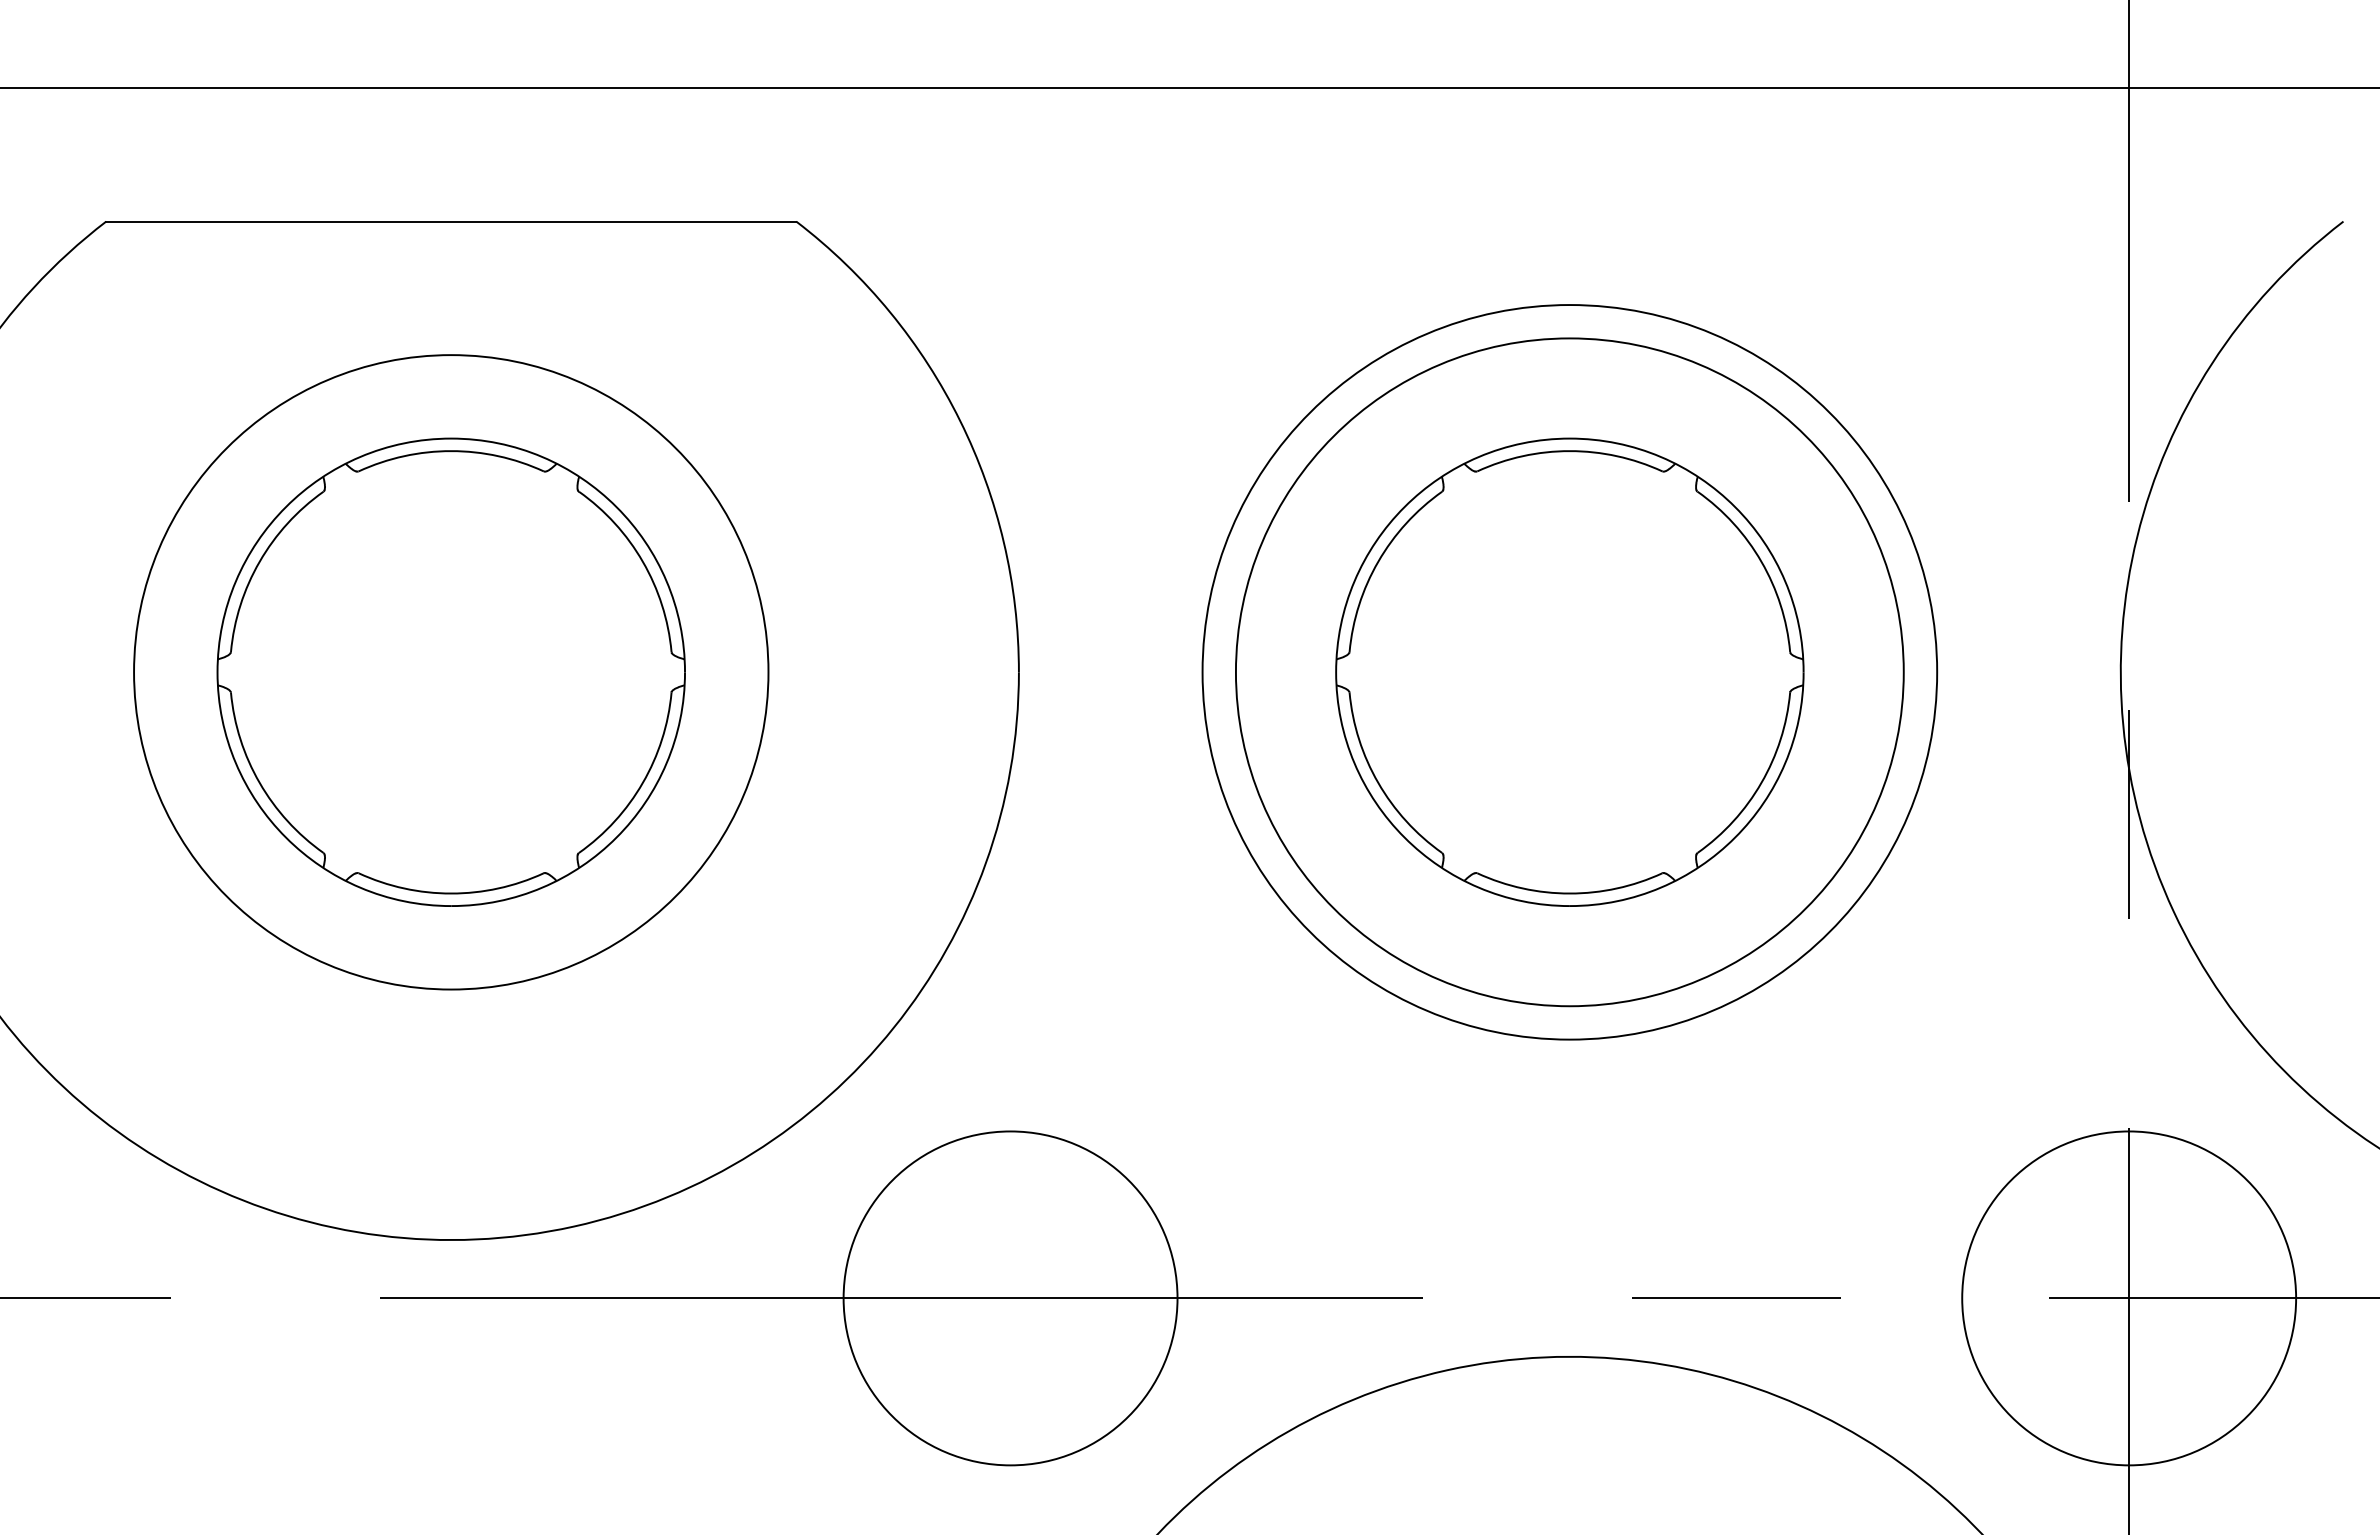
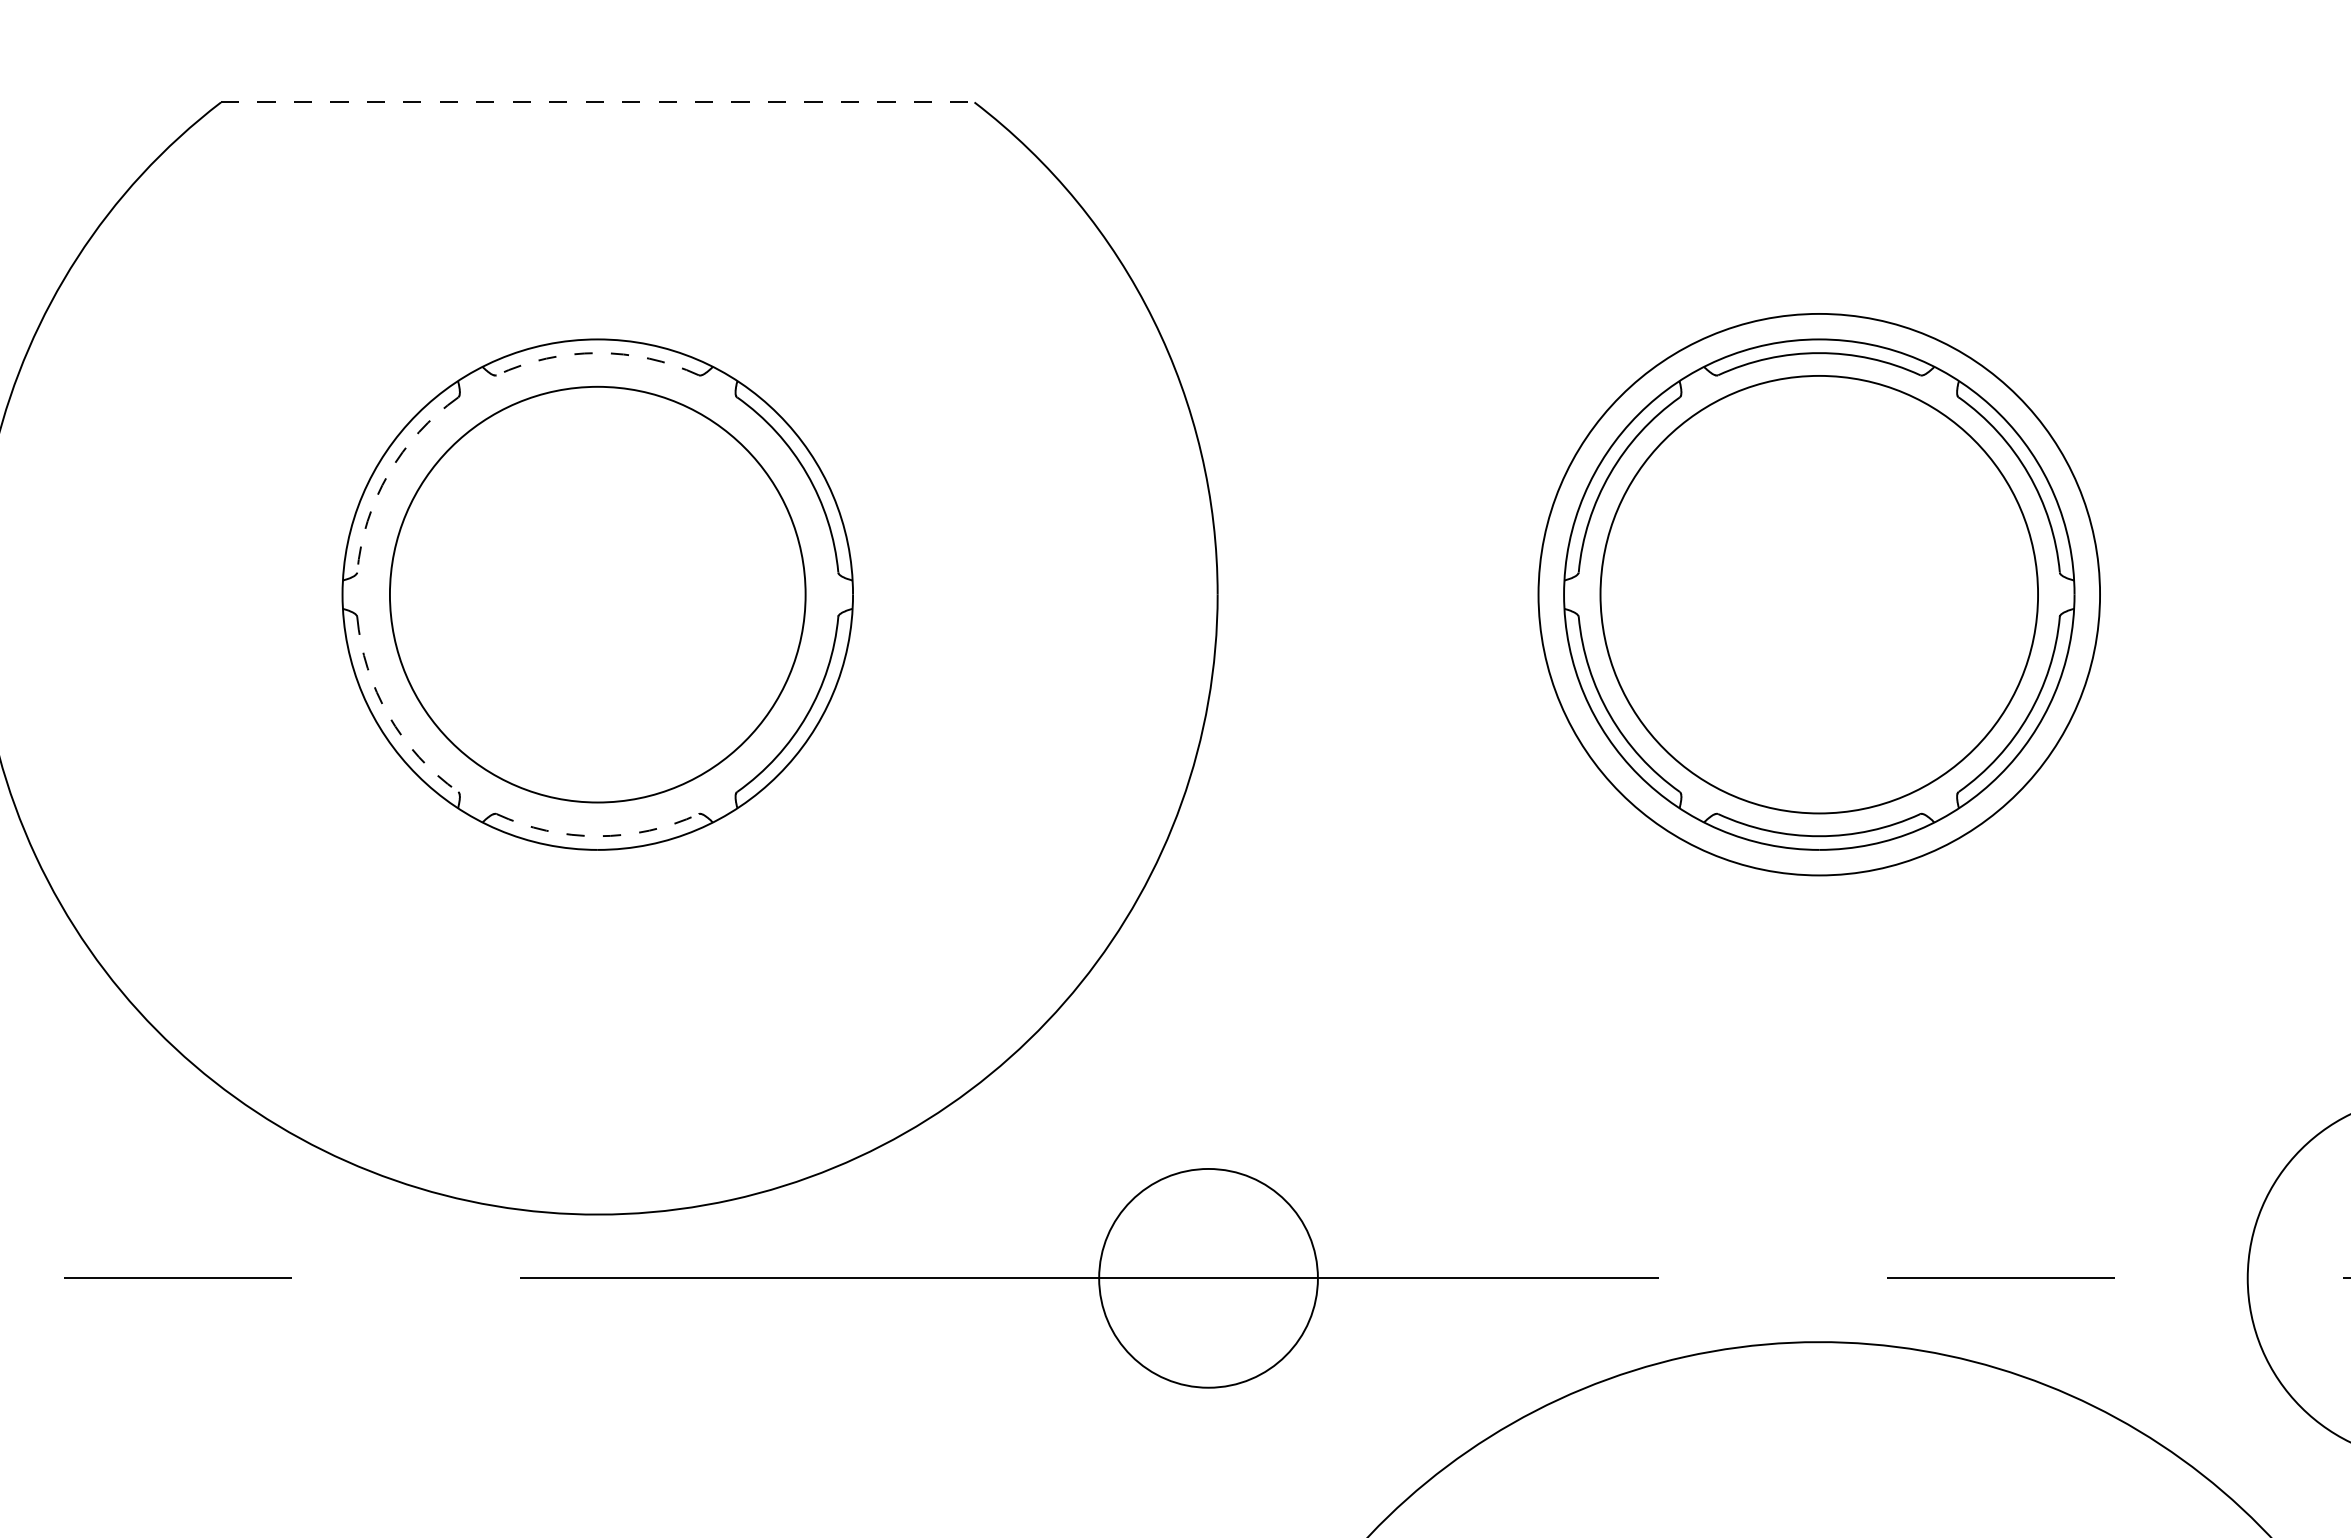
line: (451, 221) -> (598, 102), solid -> dashed
arc: (451, 451) -> (598, 353), solid -> dashed
arc: (259, 561) -> (388, 473), solid -> dashed
circle: (451, 672) -> (598, 594), size x0.6
circle: (1569, 672) -> (1818, 594), size x0.6
circle: (1569, 672) -> (1818, 594), size x0.7
arc: (259, 782) -> (388, 714), solid -> dashed
arc: (451, 893) -> (598, 836), solid -> dashed
circle: (1010, 1298) -> (1208, 1278), size x0.6

